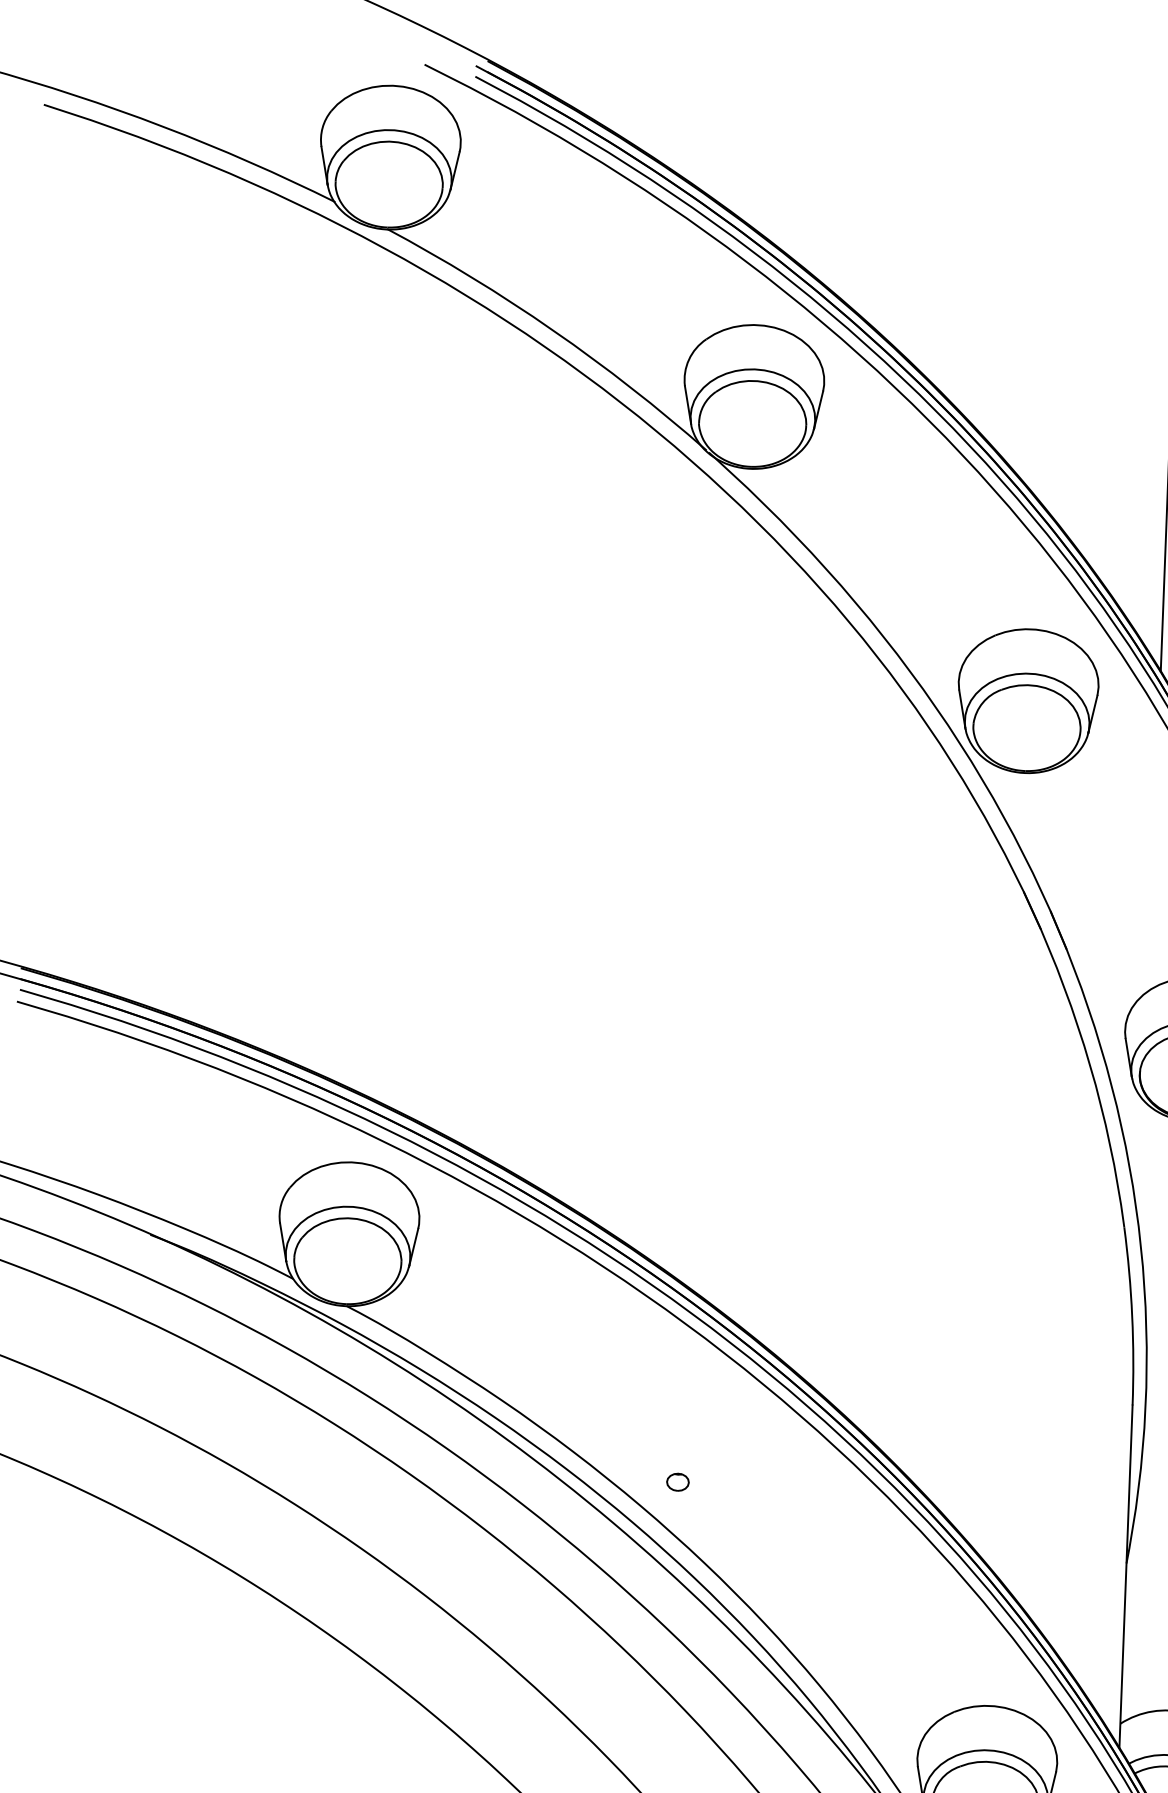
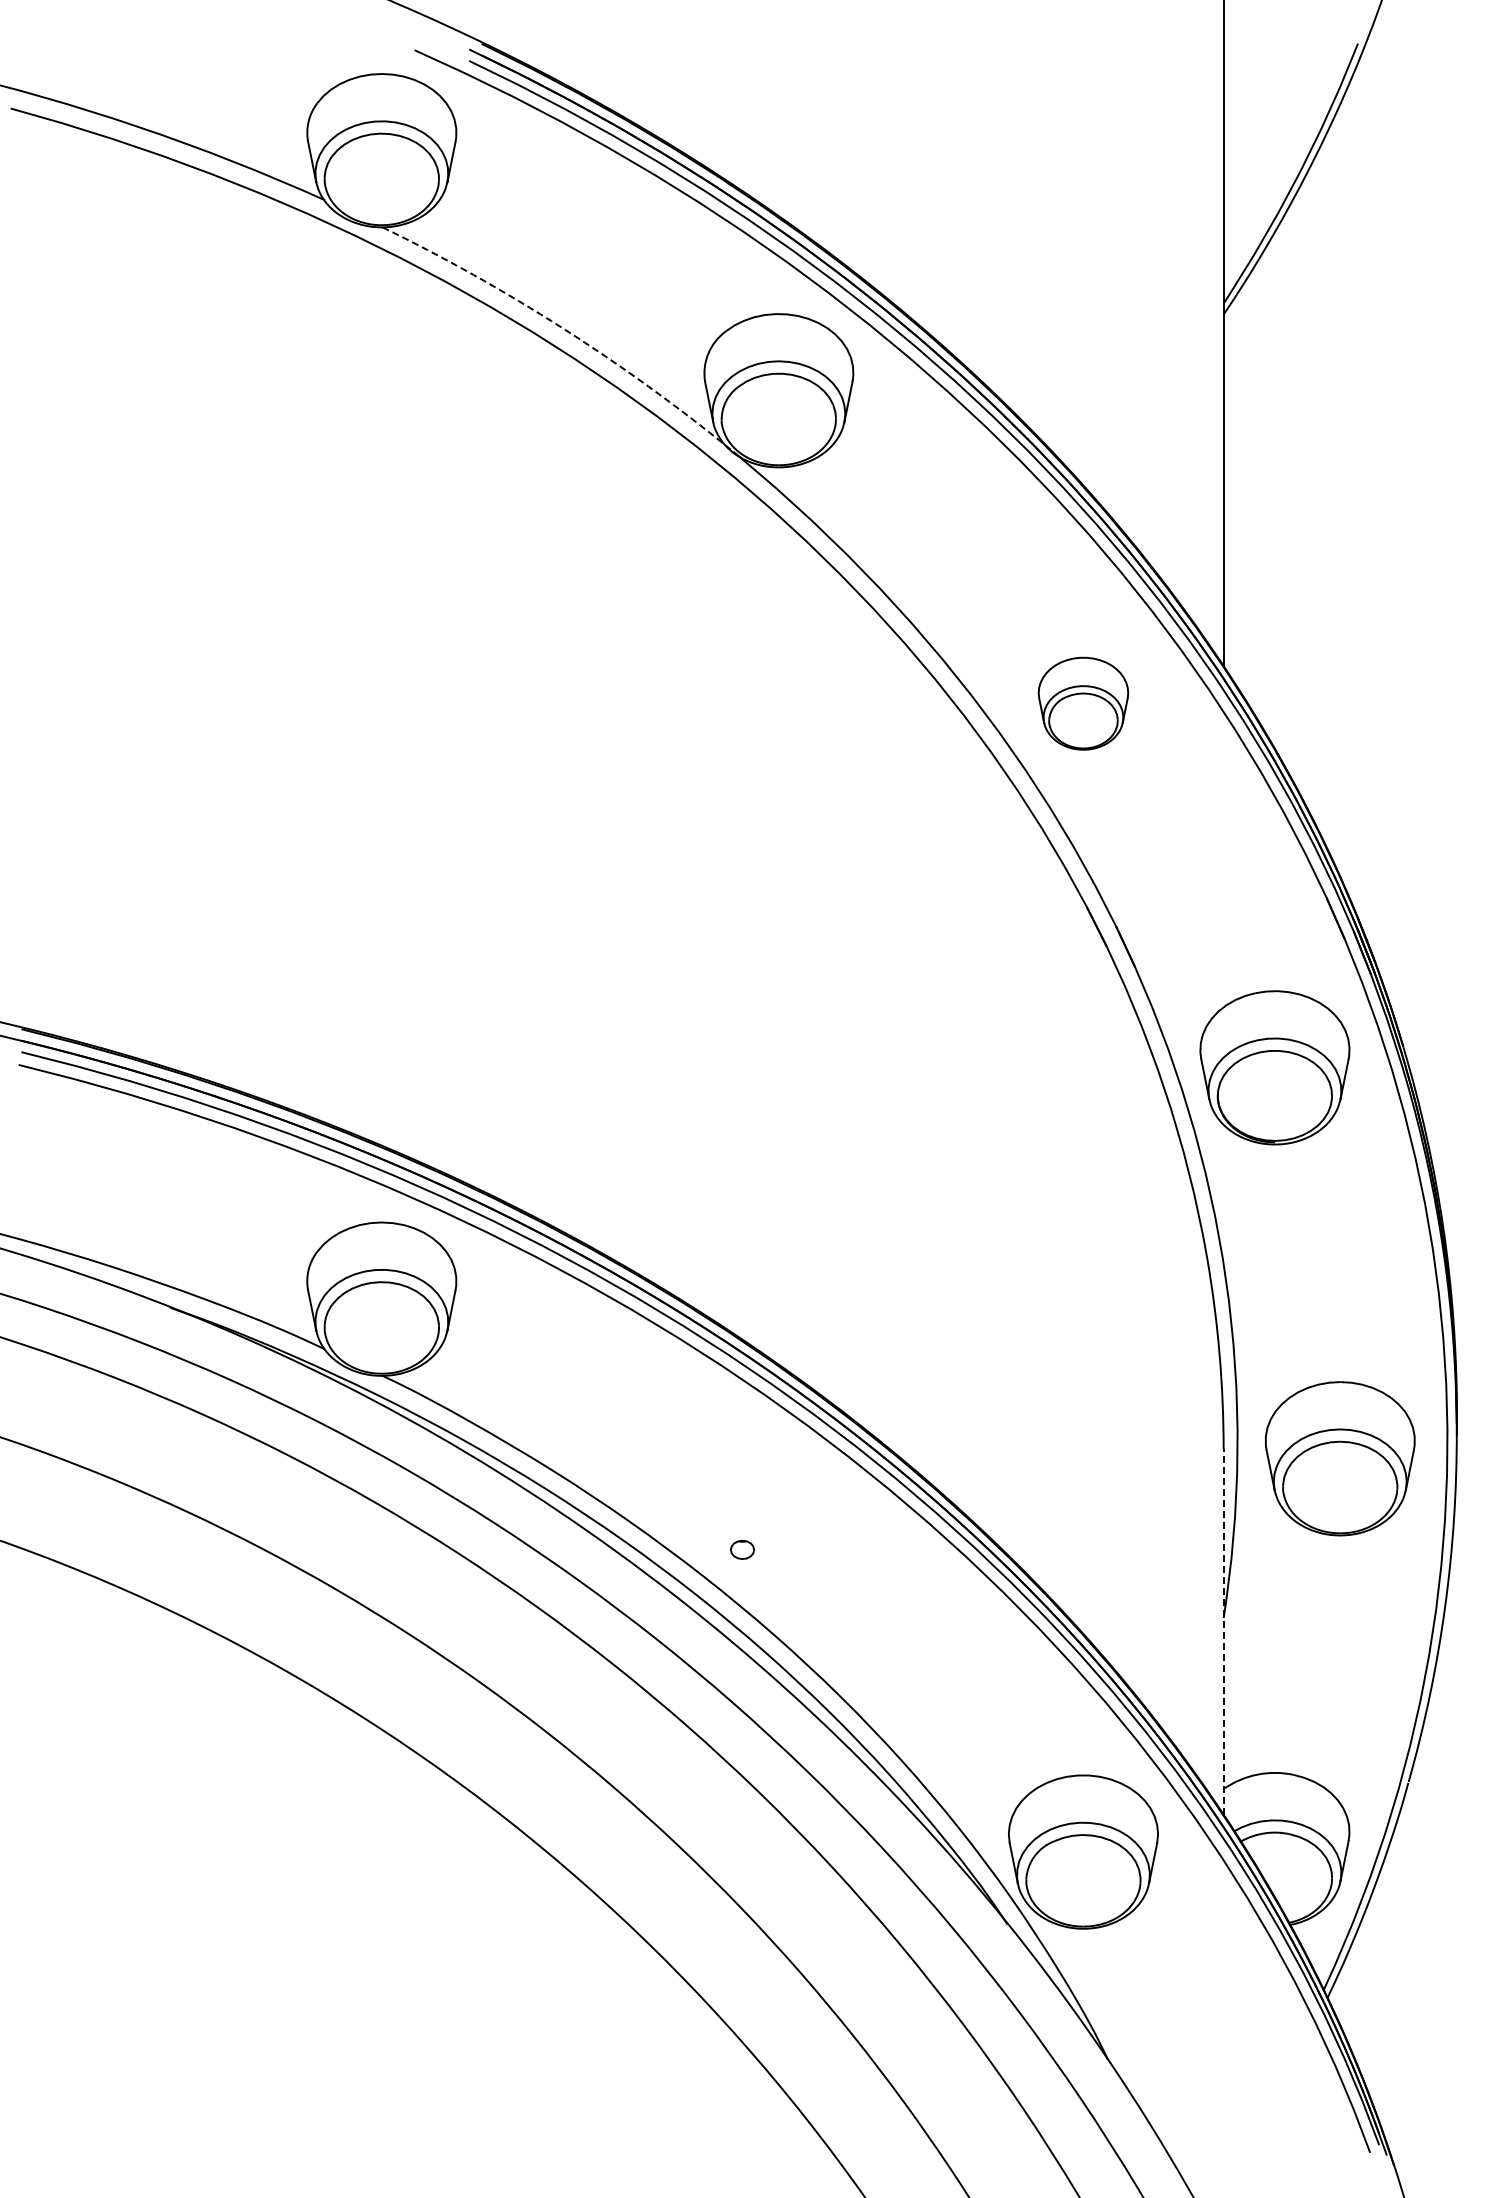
arc: (553, 330) -> (562, 328), solid -> dashed
part: (1028, 701) -> (1083, 703), size x0.6
line: (1125, 1577) -> (1223, 1632), solid -> dashed

